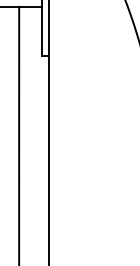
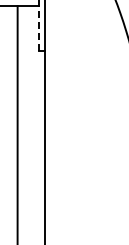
line: (41, 31) -> (38, 28), solid -> dashed

